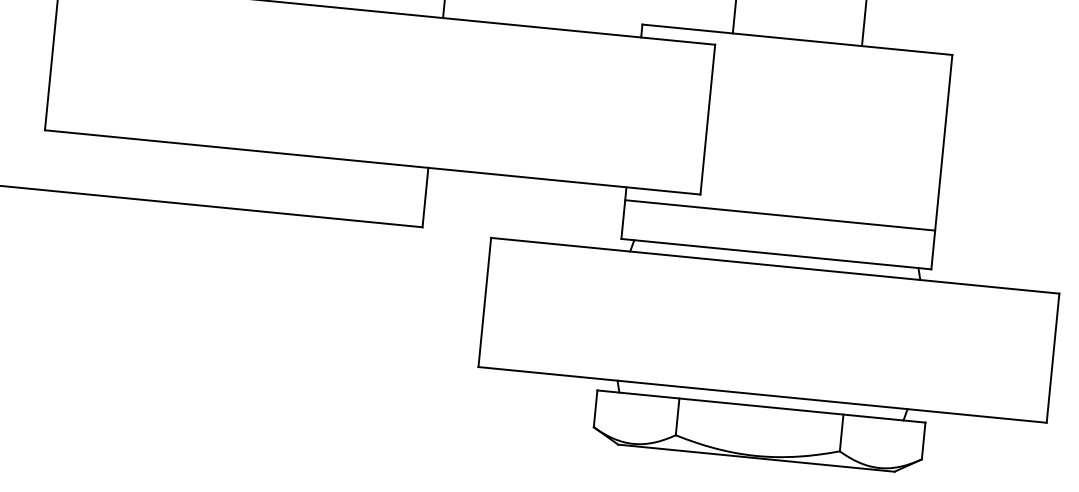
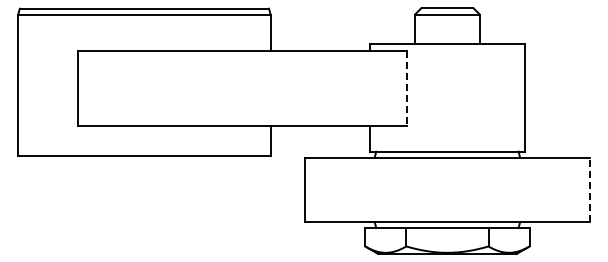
line: (707, 119) -> (406, 88), solid -> dashed
line: (780, 215) -> (447, 132), removed
line: (1052, 357) -> (589, 189), solid -> dashed

